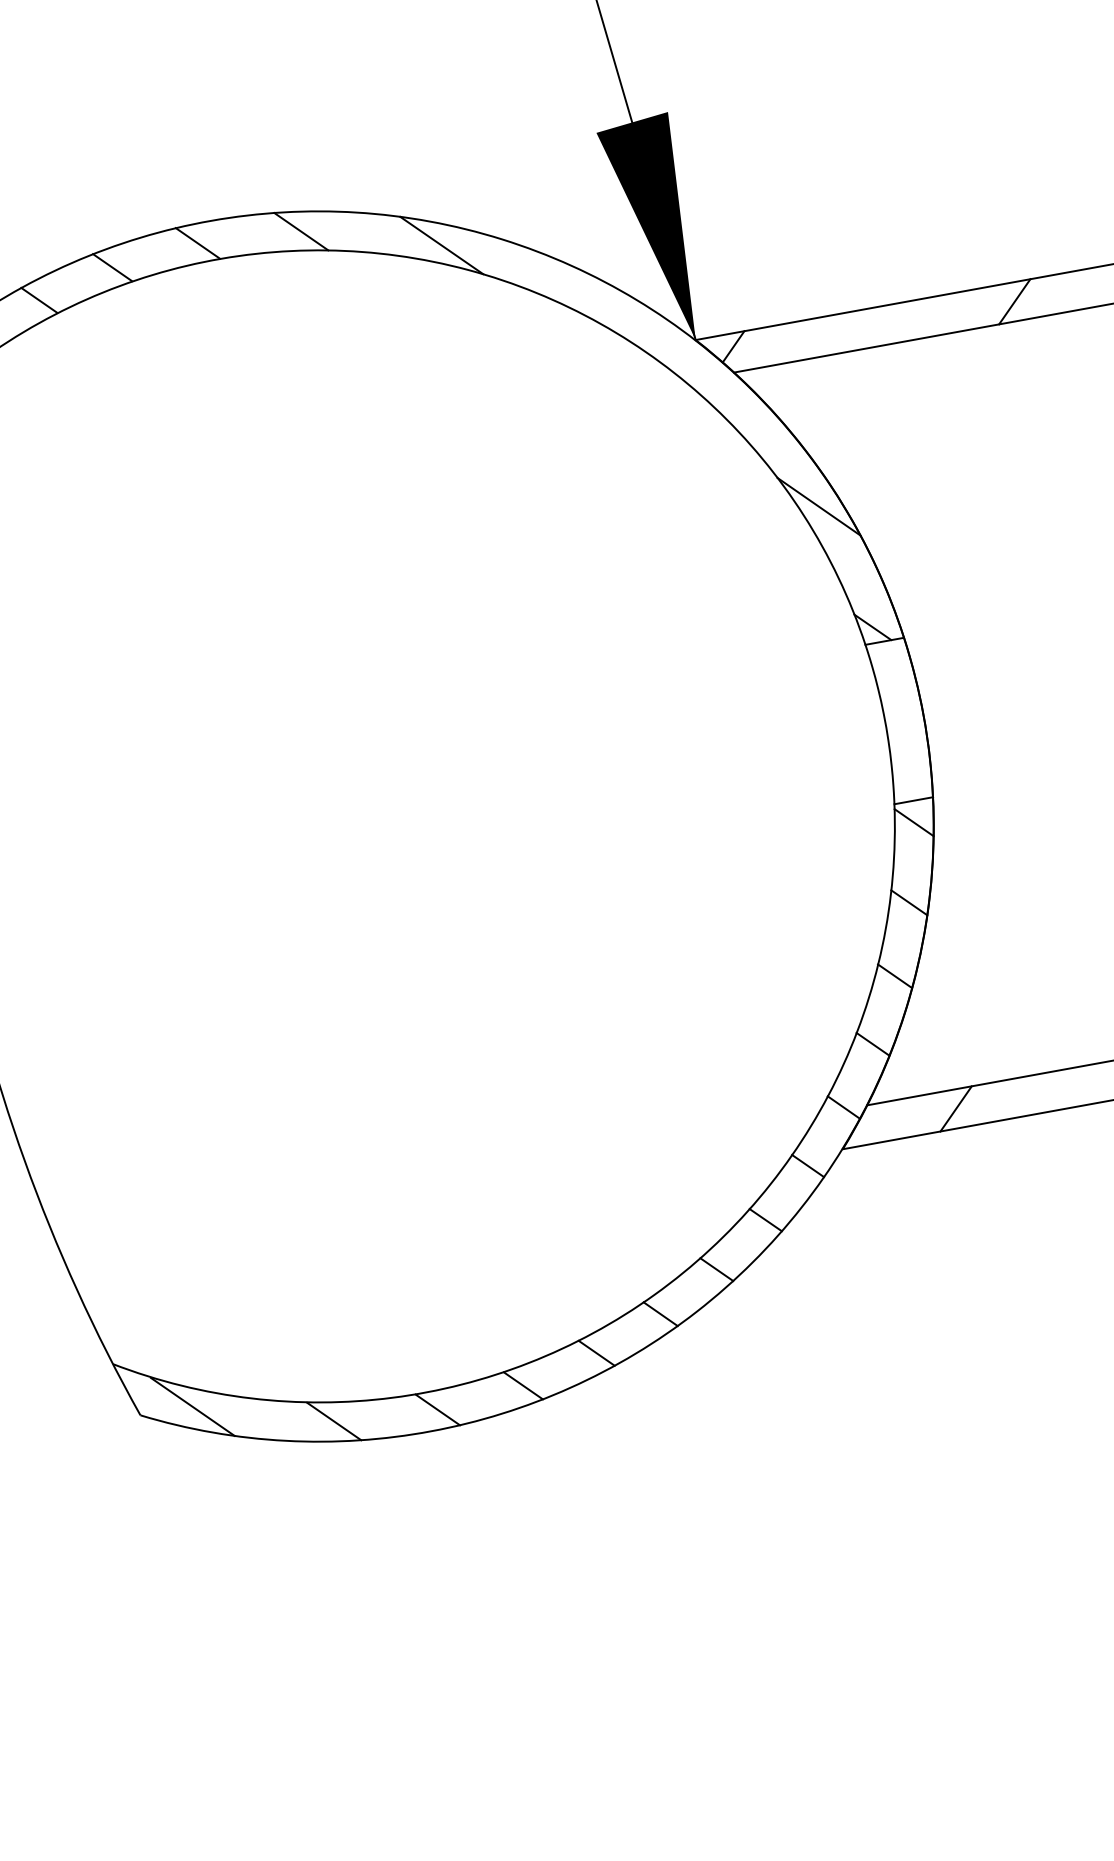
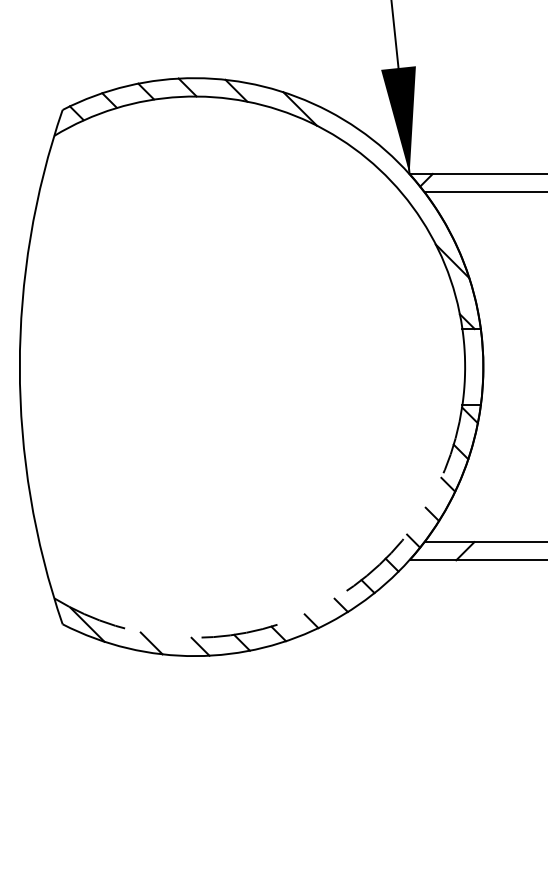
arc: (654, 1294) -> (310, 611), solid -> dashed

